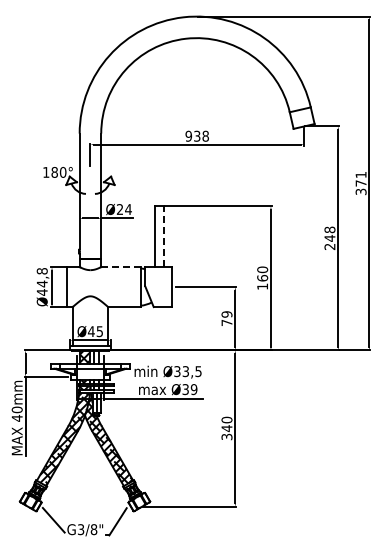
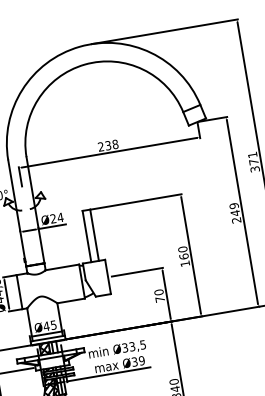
text: (188, 135) -> (100, 146), 938 -> 238
text: (329, 229) -> (233, 205), 248 -> 249
line: (164, 235) -> (94, 234), dashed -> solid
line: (121, 267) -> (62, 267), dashed -> solid
text: (226, 314) -> (158, 292), 79 -> 70

